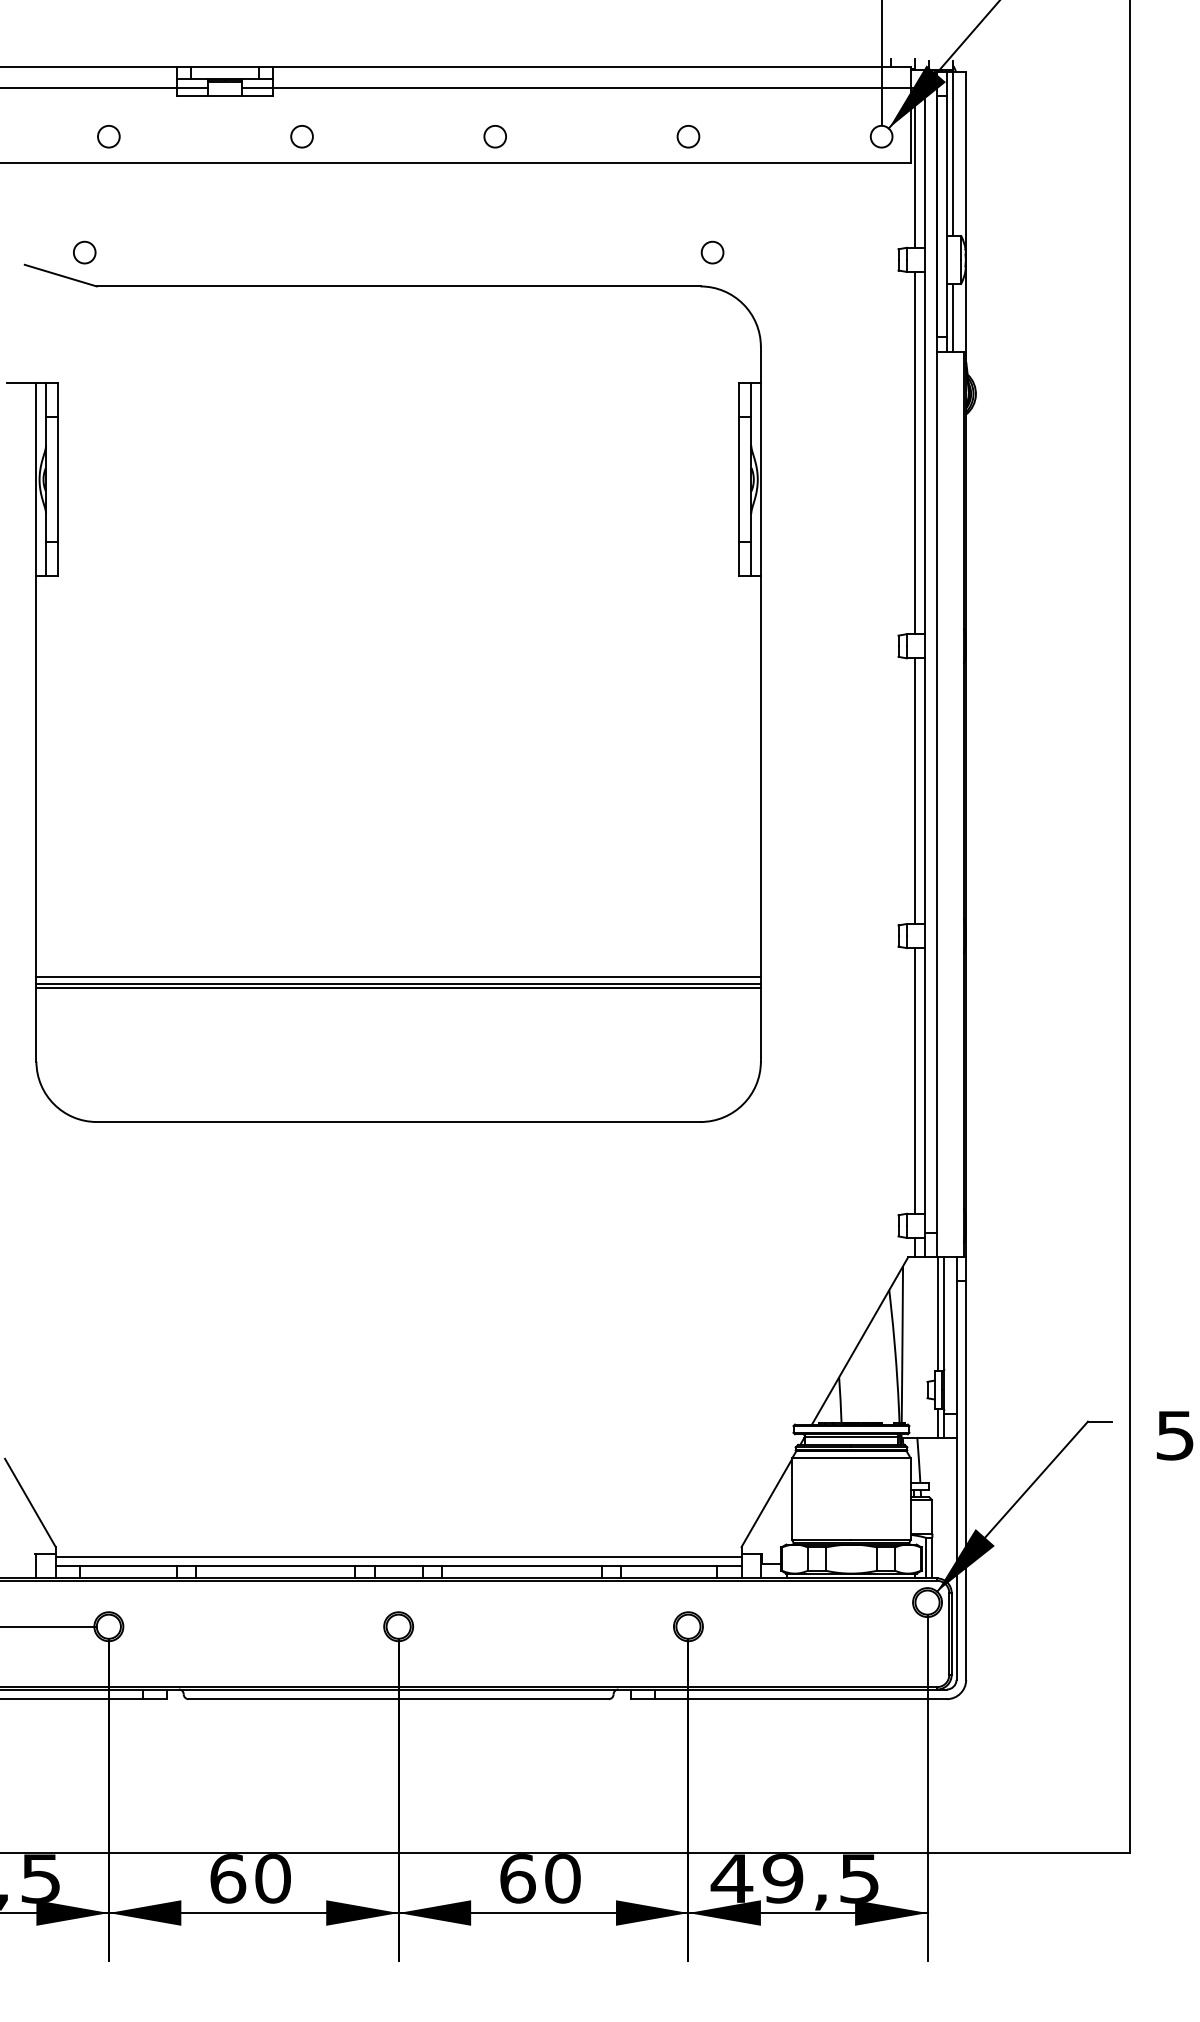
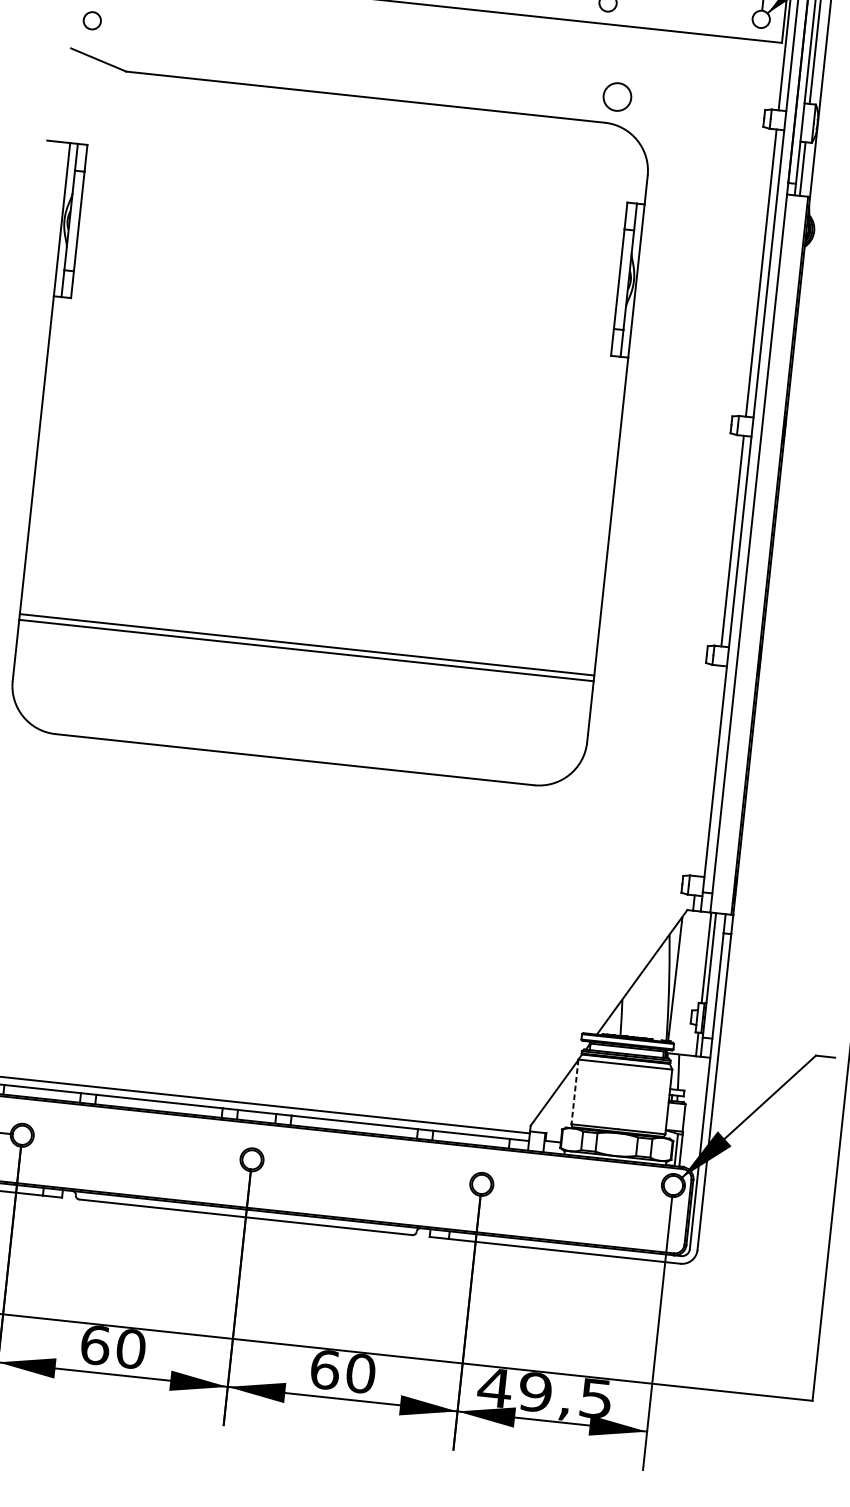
circle: (84, 252) -> (92, 20), moved
circle: (712, 252) -> (617, 96), size x1.6
line: (398, 987) -> (306, 653), removed
line: (915, 1080) -> (708, 770), removed
line: (792, 1498) -> (575, 1091), solid -> dashed

